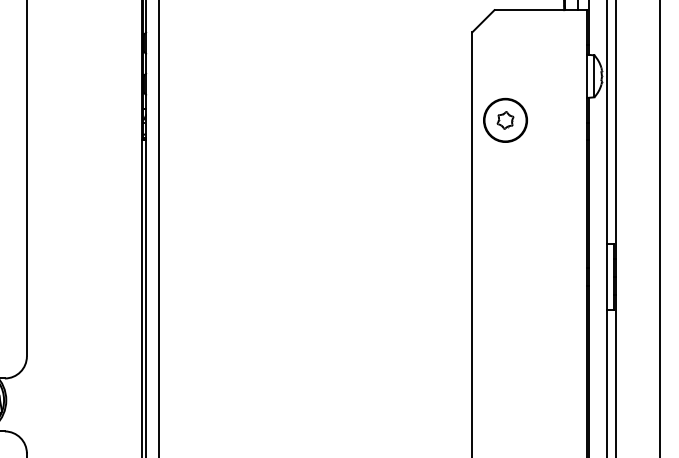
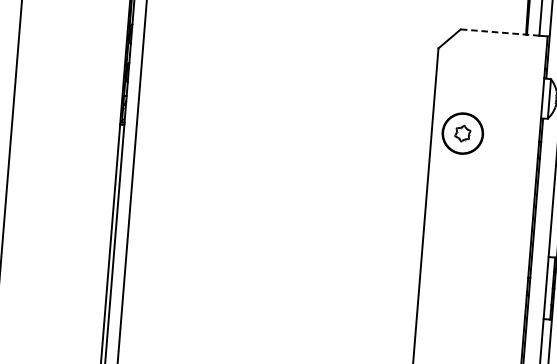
line: (536, 10) -> (500, 32), solid -> dashed

